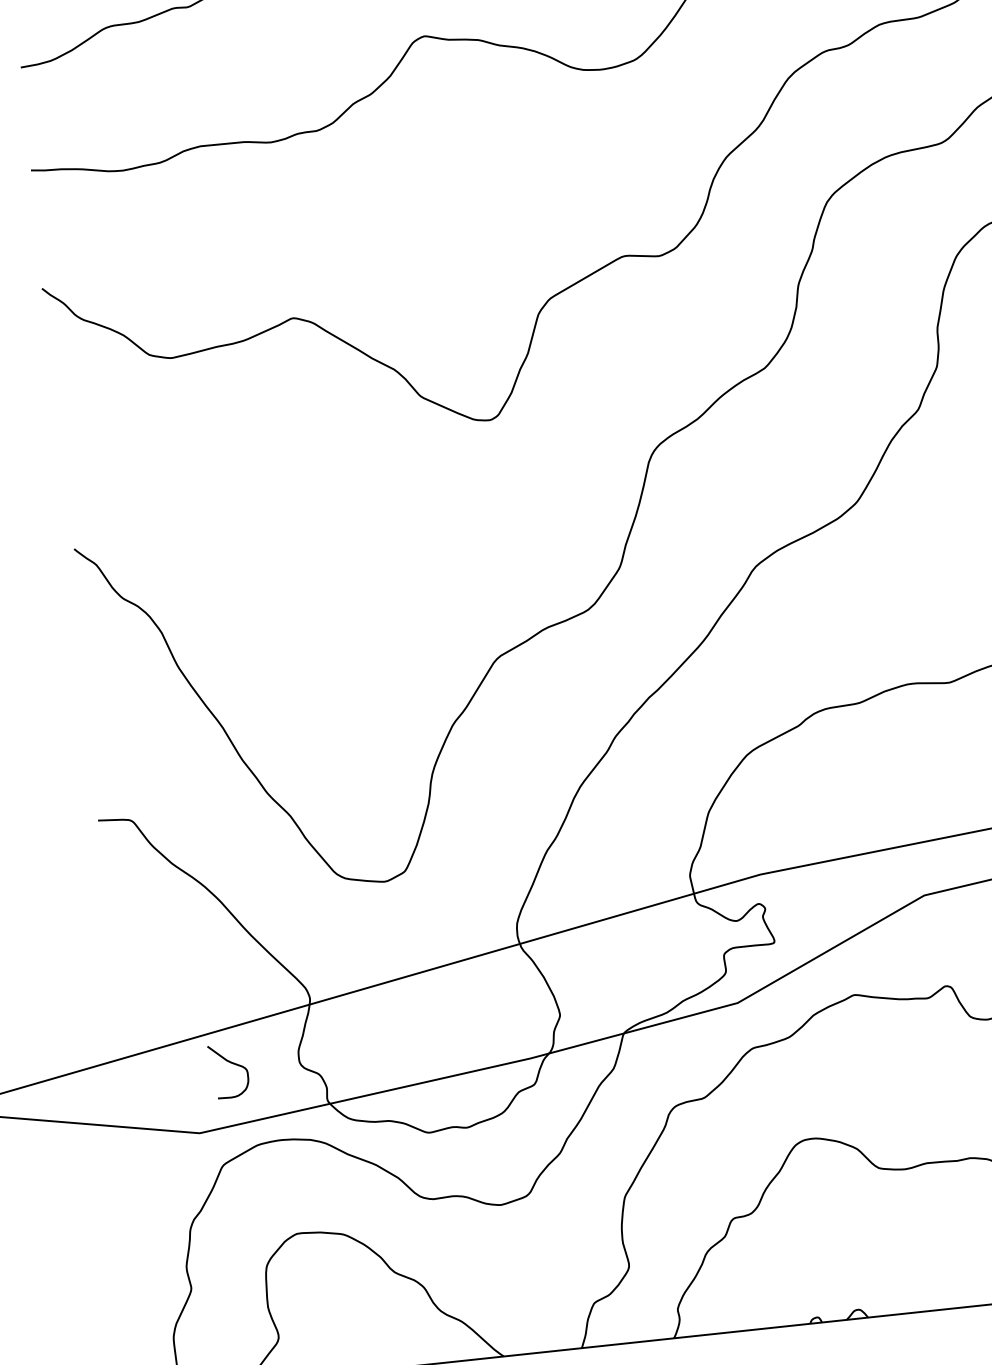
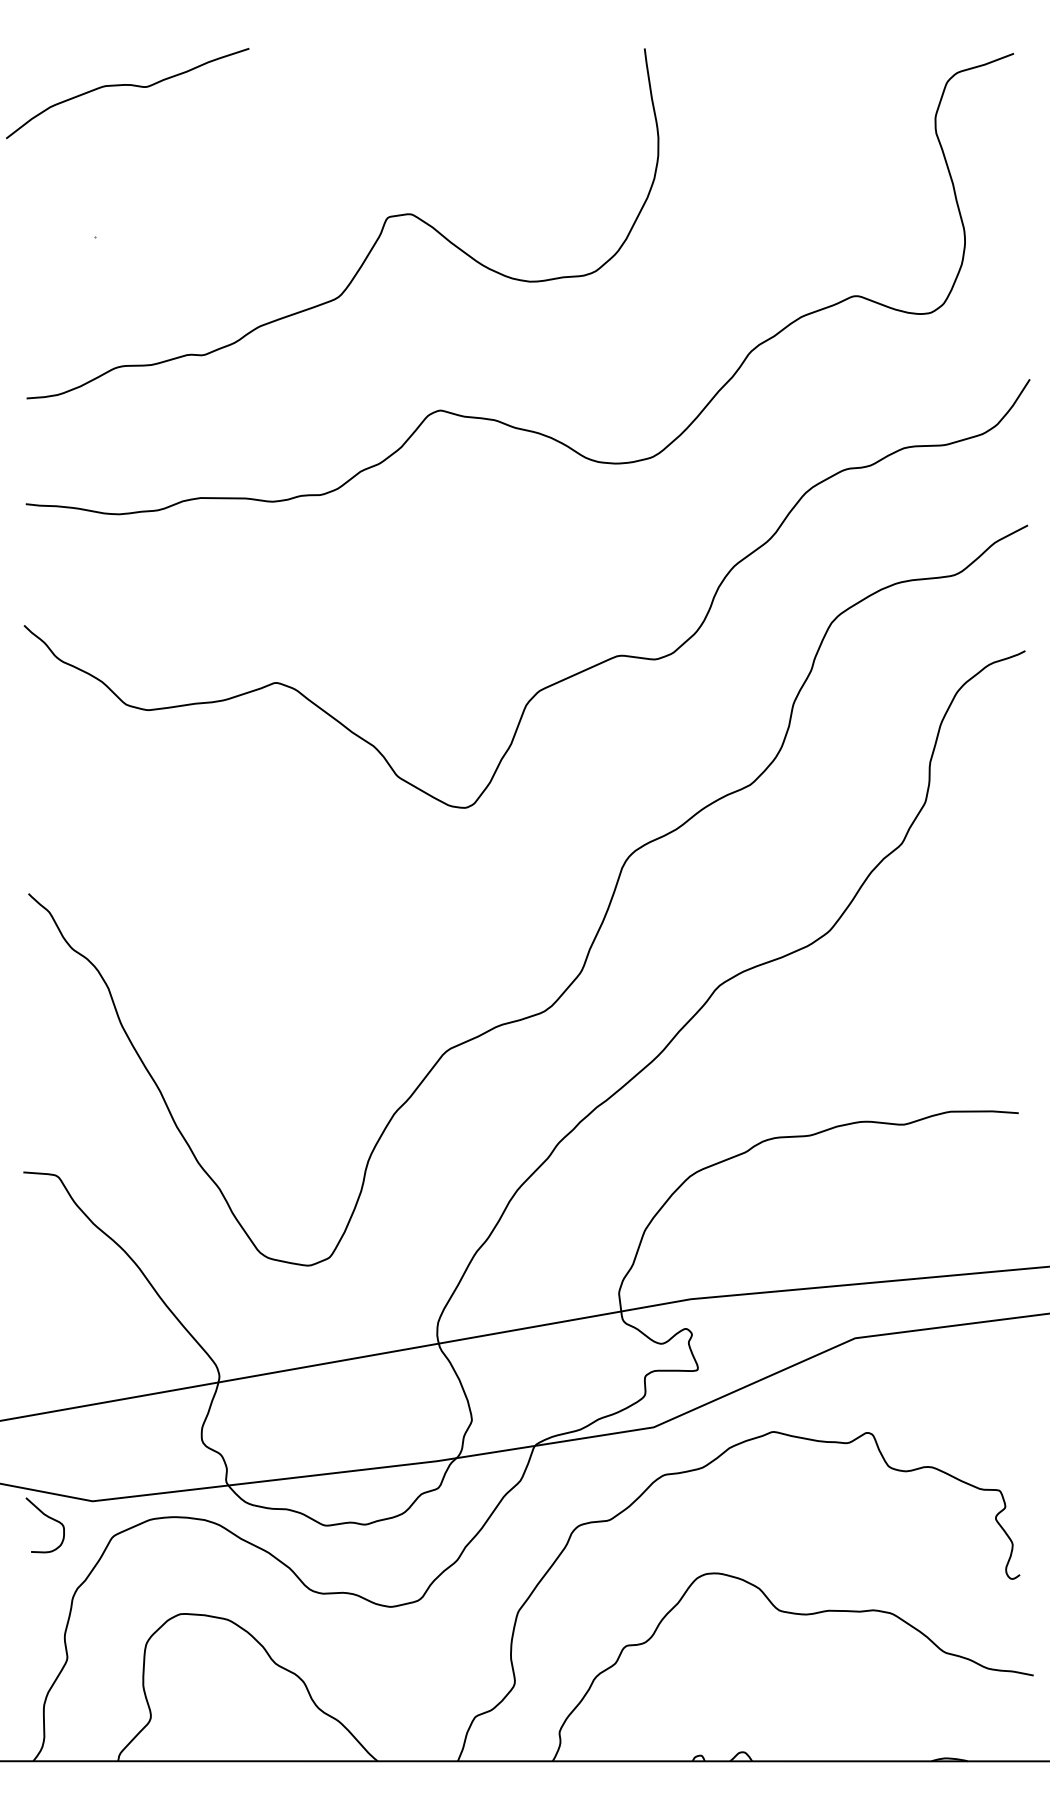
curve: (230, 1063) -> (47, 1517), moved

